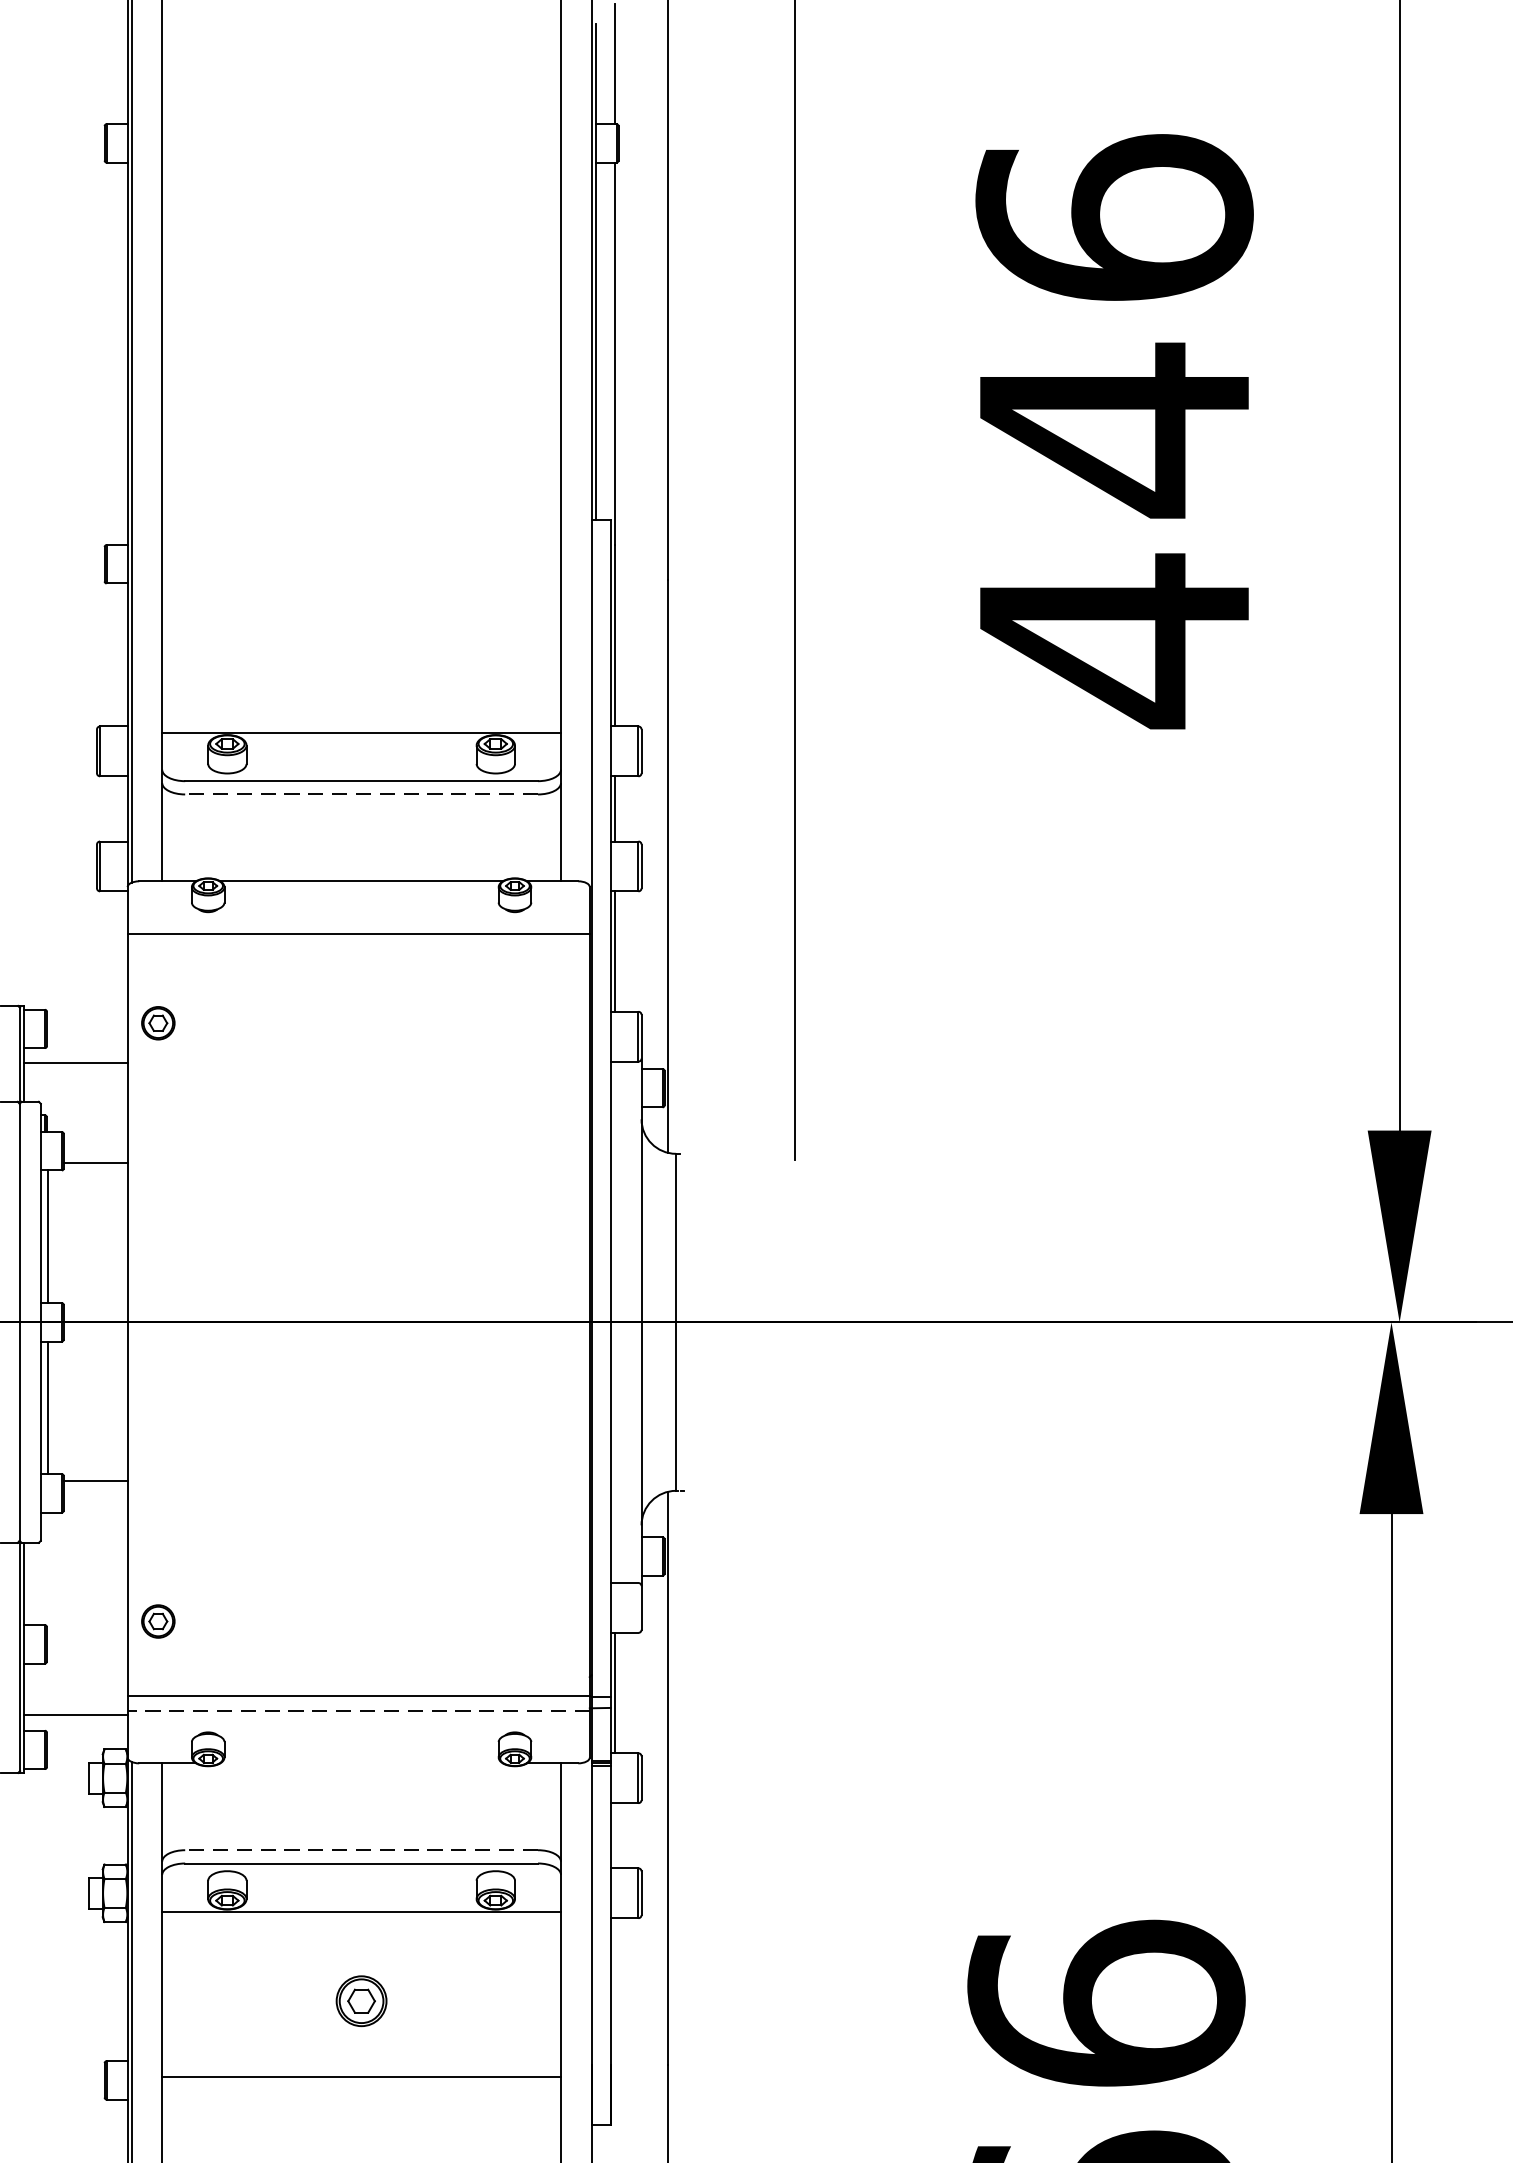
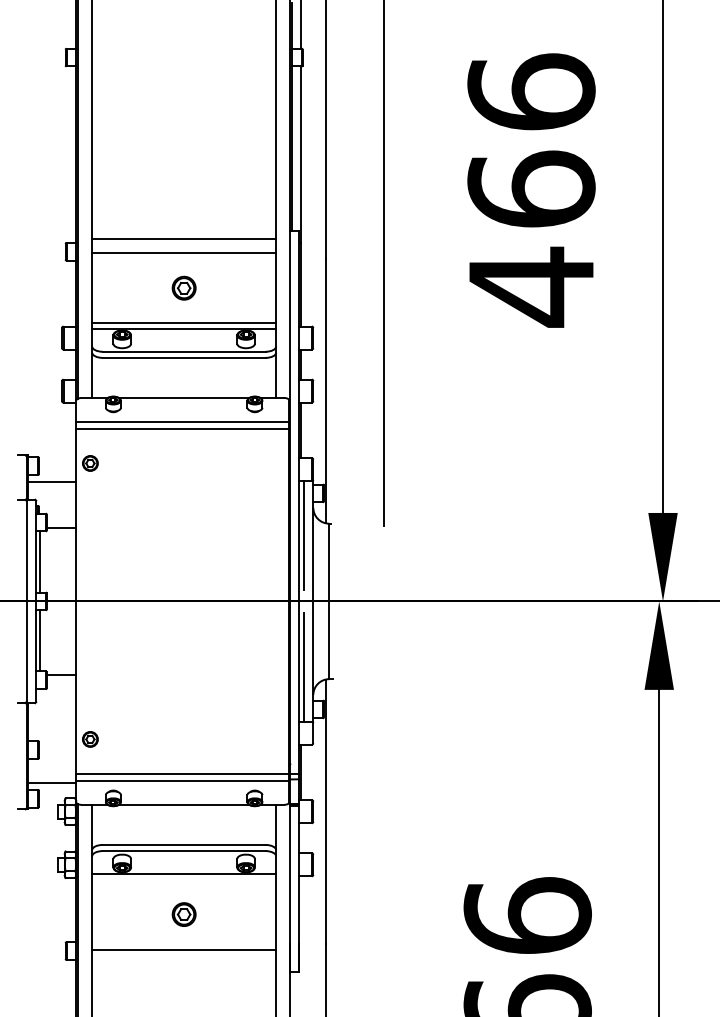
text: (1114, 429) -> (531, 189), 446 -> 466
line: (362, 537) -> (184, 239), added
line: (362, 568) -> (184, 253), added
part: (360, 641) -> (183, 287), added
line: (362, 719) -> (184, 323), added
line: (360, 793) -> (183, 357), dashed -> solid
line: (357, 949) -> (182, 429), added
line: (620, 1179) -> (303, 535), added
line: (620, 1463) -> (303, 666), added
line: (357, 1710) -> (182, 780), dashed -> solid
line: (362, 1762) -> (184, 804), added
line: (360, 1849) -> (183, 844), dashed -> solid

